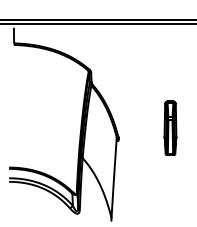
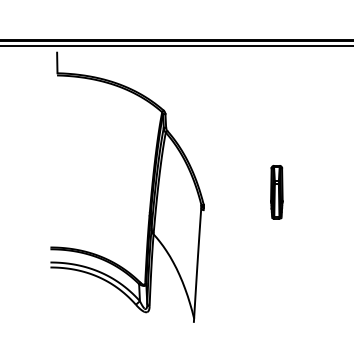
part: (170, 127) -> (276, 191), size x0.7

